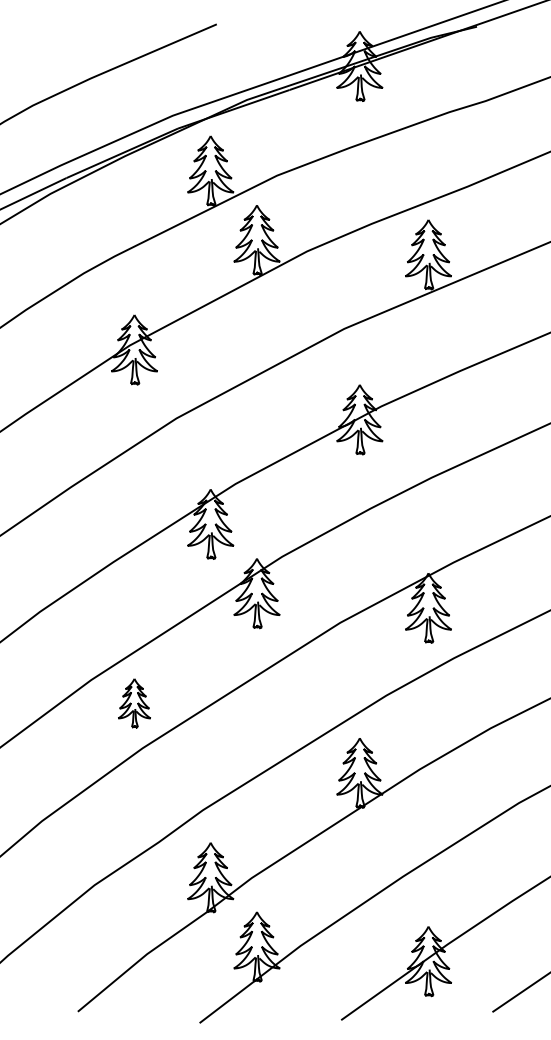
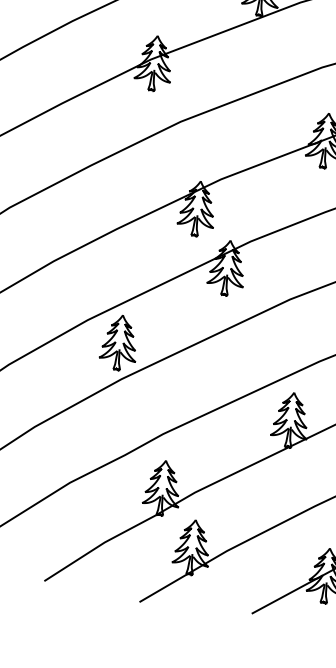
part: (134, 703) -> (119, 343), size x1.43

